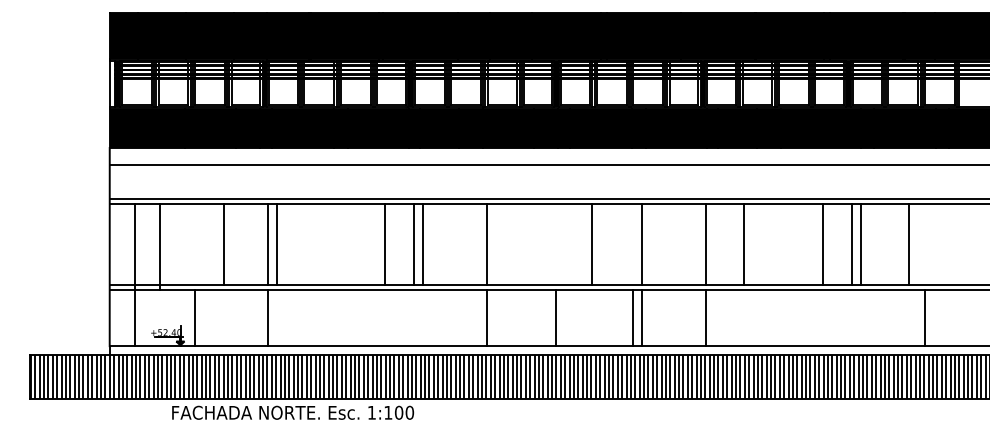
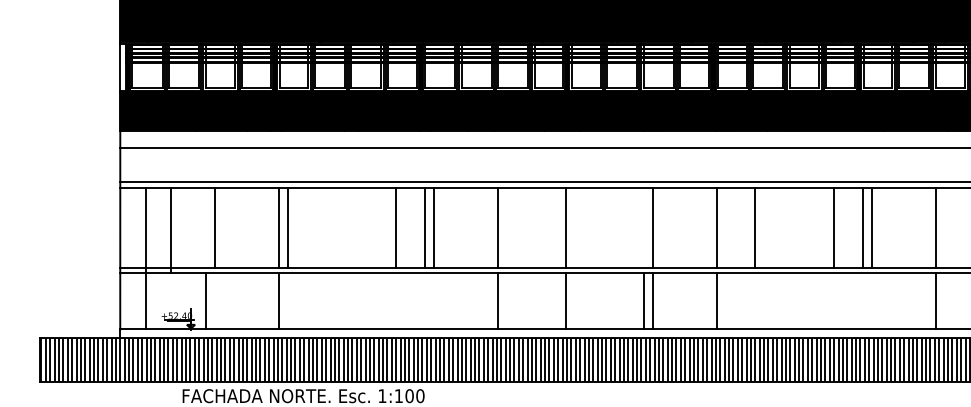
line: (224, 244) -> (215, 227), moved
line: (591, 244) -> (566, 227), moved
line: (909, 244) -> (936, 227), moved

